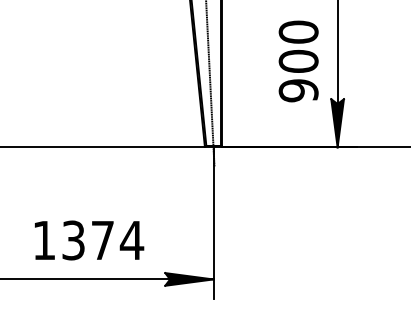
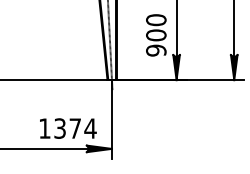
text: (89, 240) -> (68, 128), moved

